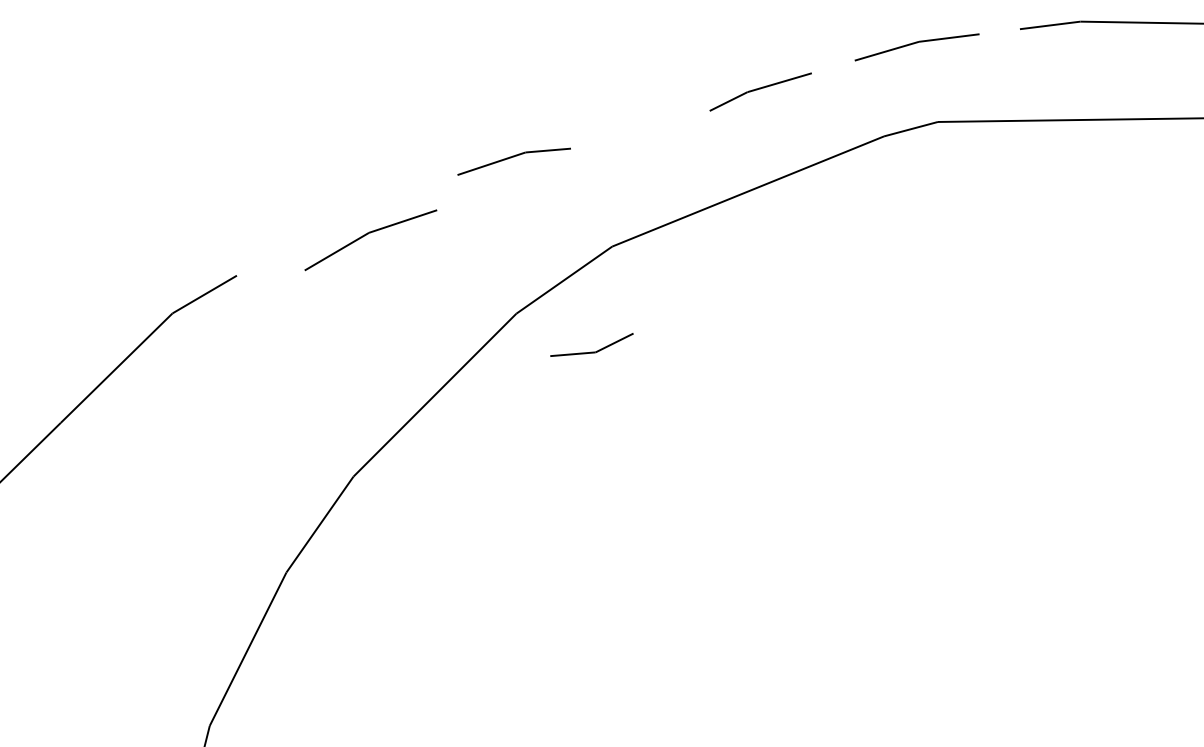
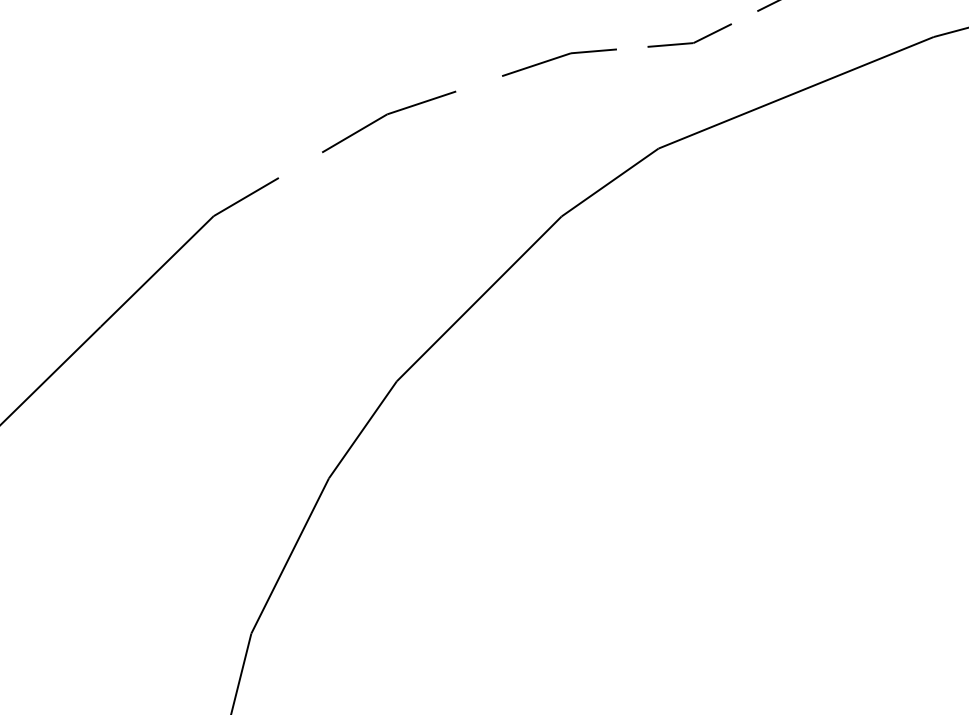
part: (368, 234) -> (386, 116), moved
part: (591, 351) -> (689, 42), moved

